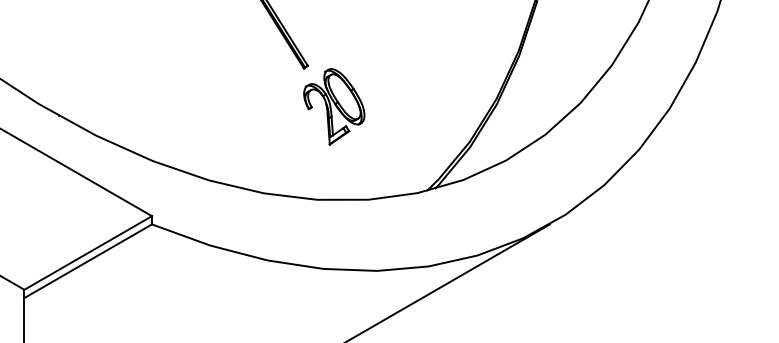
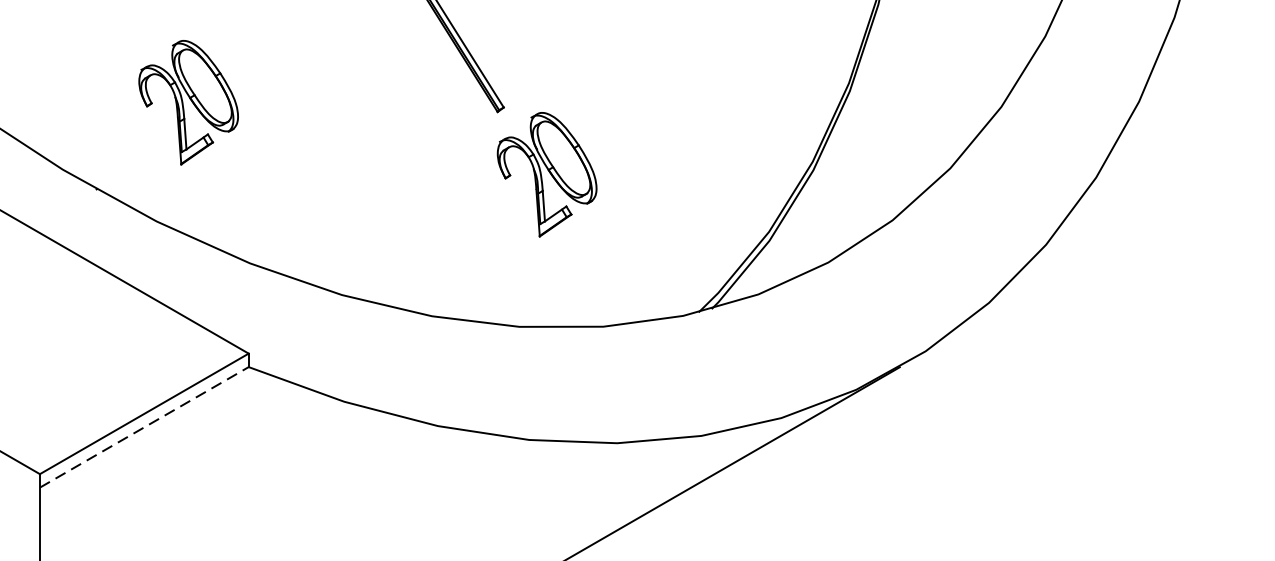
part: (115, 62) -> (188, 102), added
line: (88, 261) -> (144, 427), solid -> dashed

